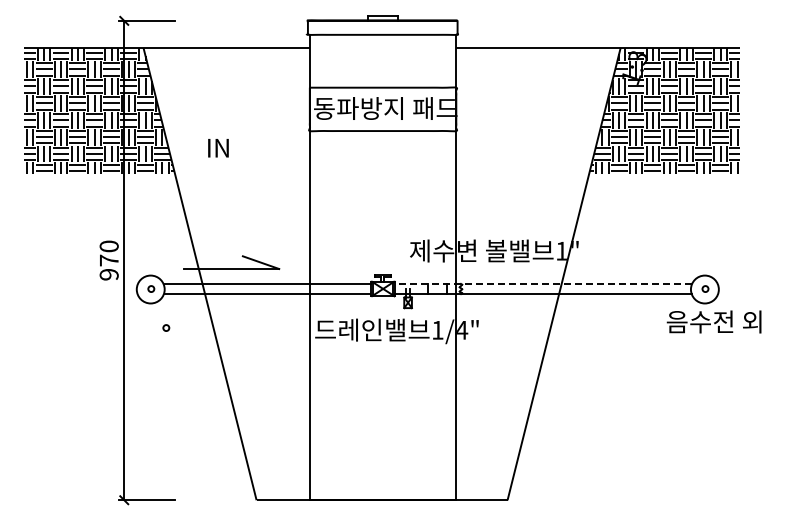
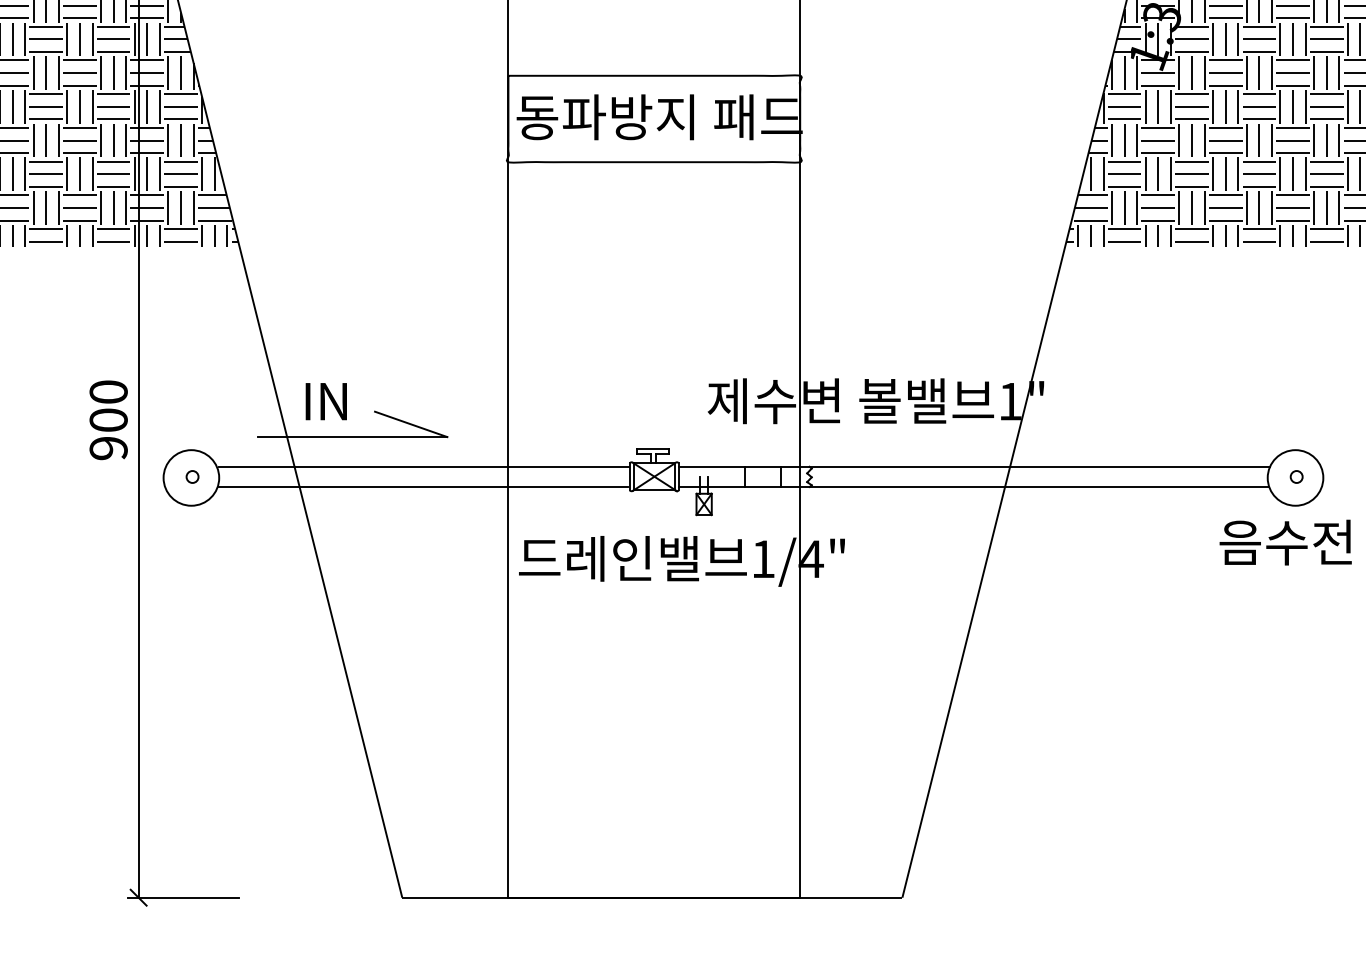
text: (218, 148) -> (326, 402), moved
text: (108, 260) -> (107, 420), 970 -> 900
line: (543, 283) -> (973, 465), dashed -> solid
circle: (166, 327) -> (222, 553), removed

